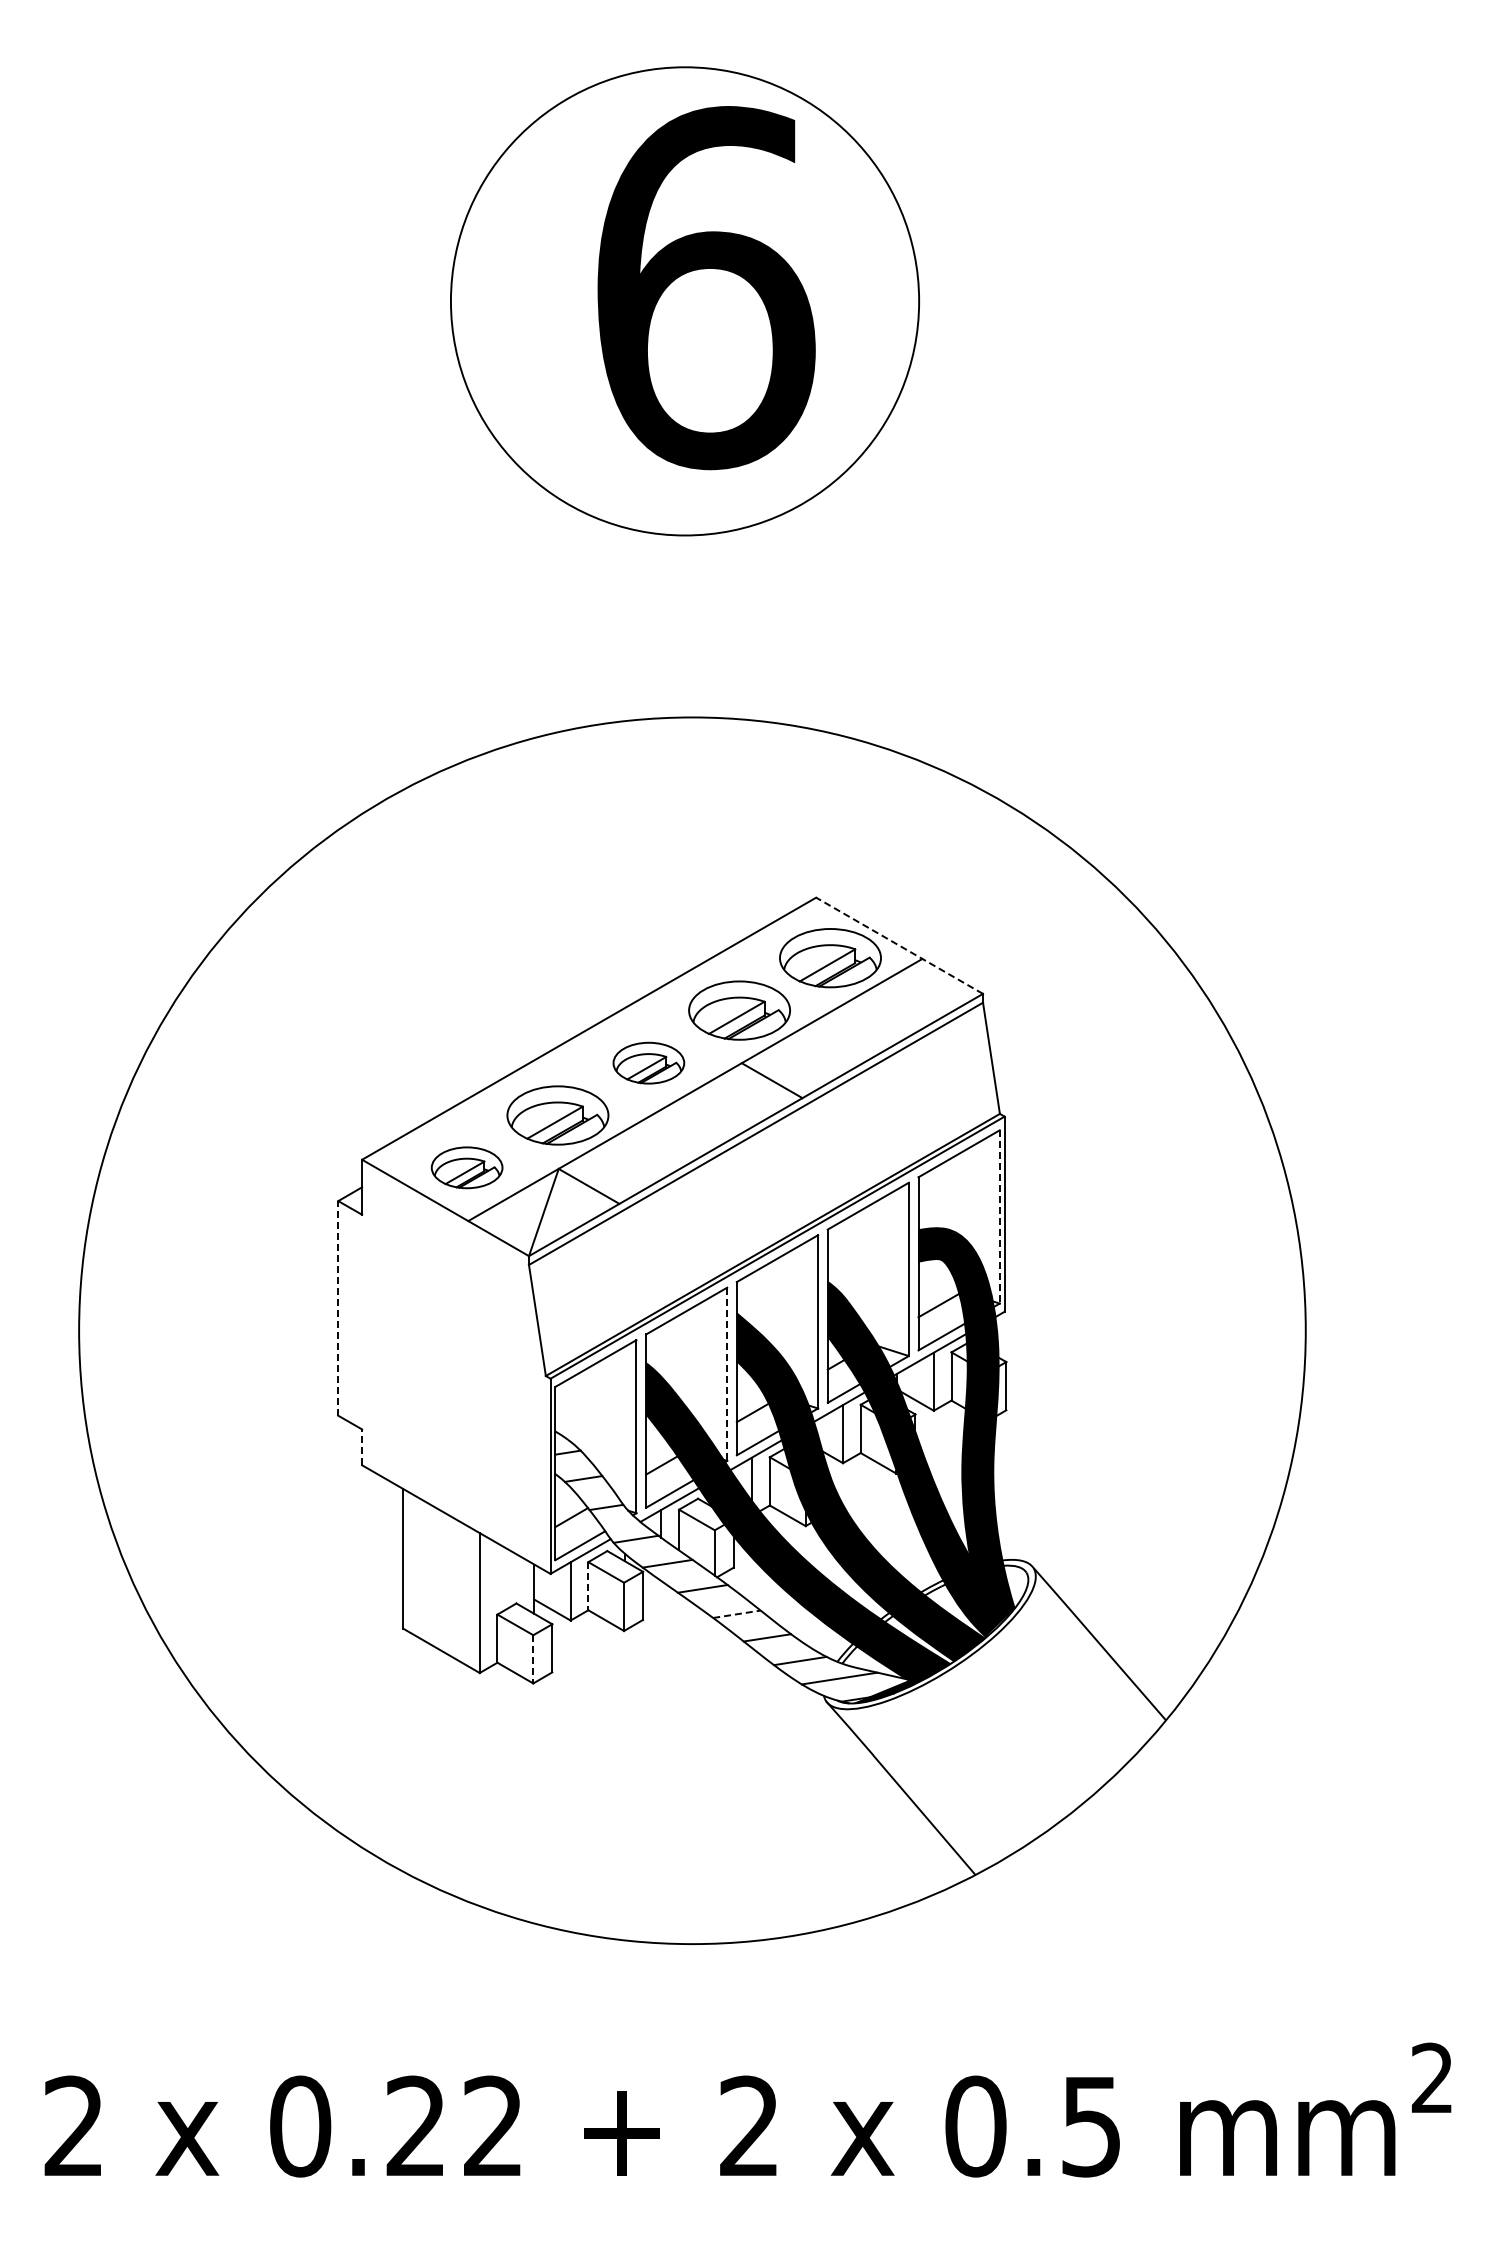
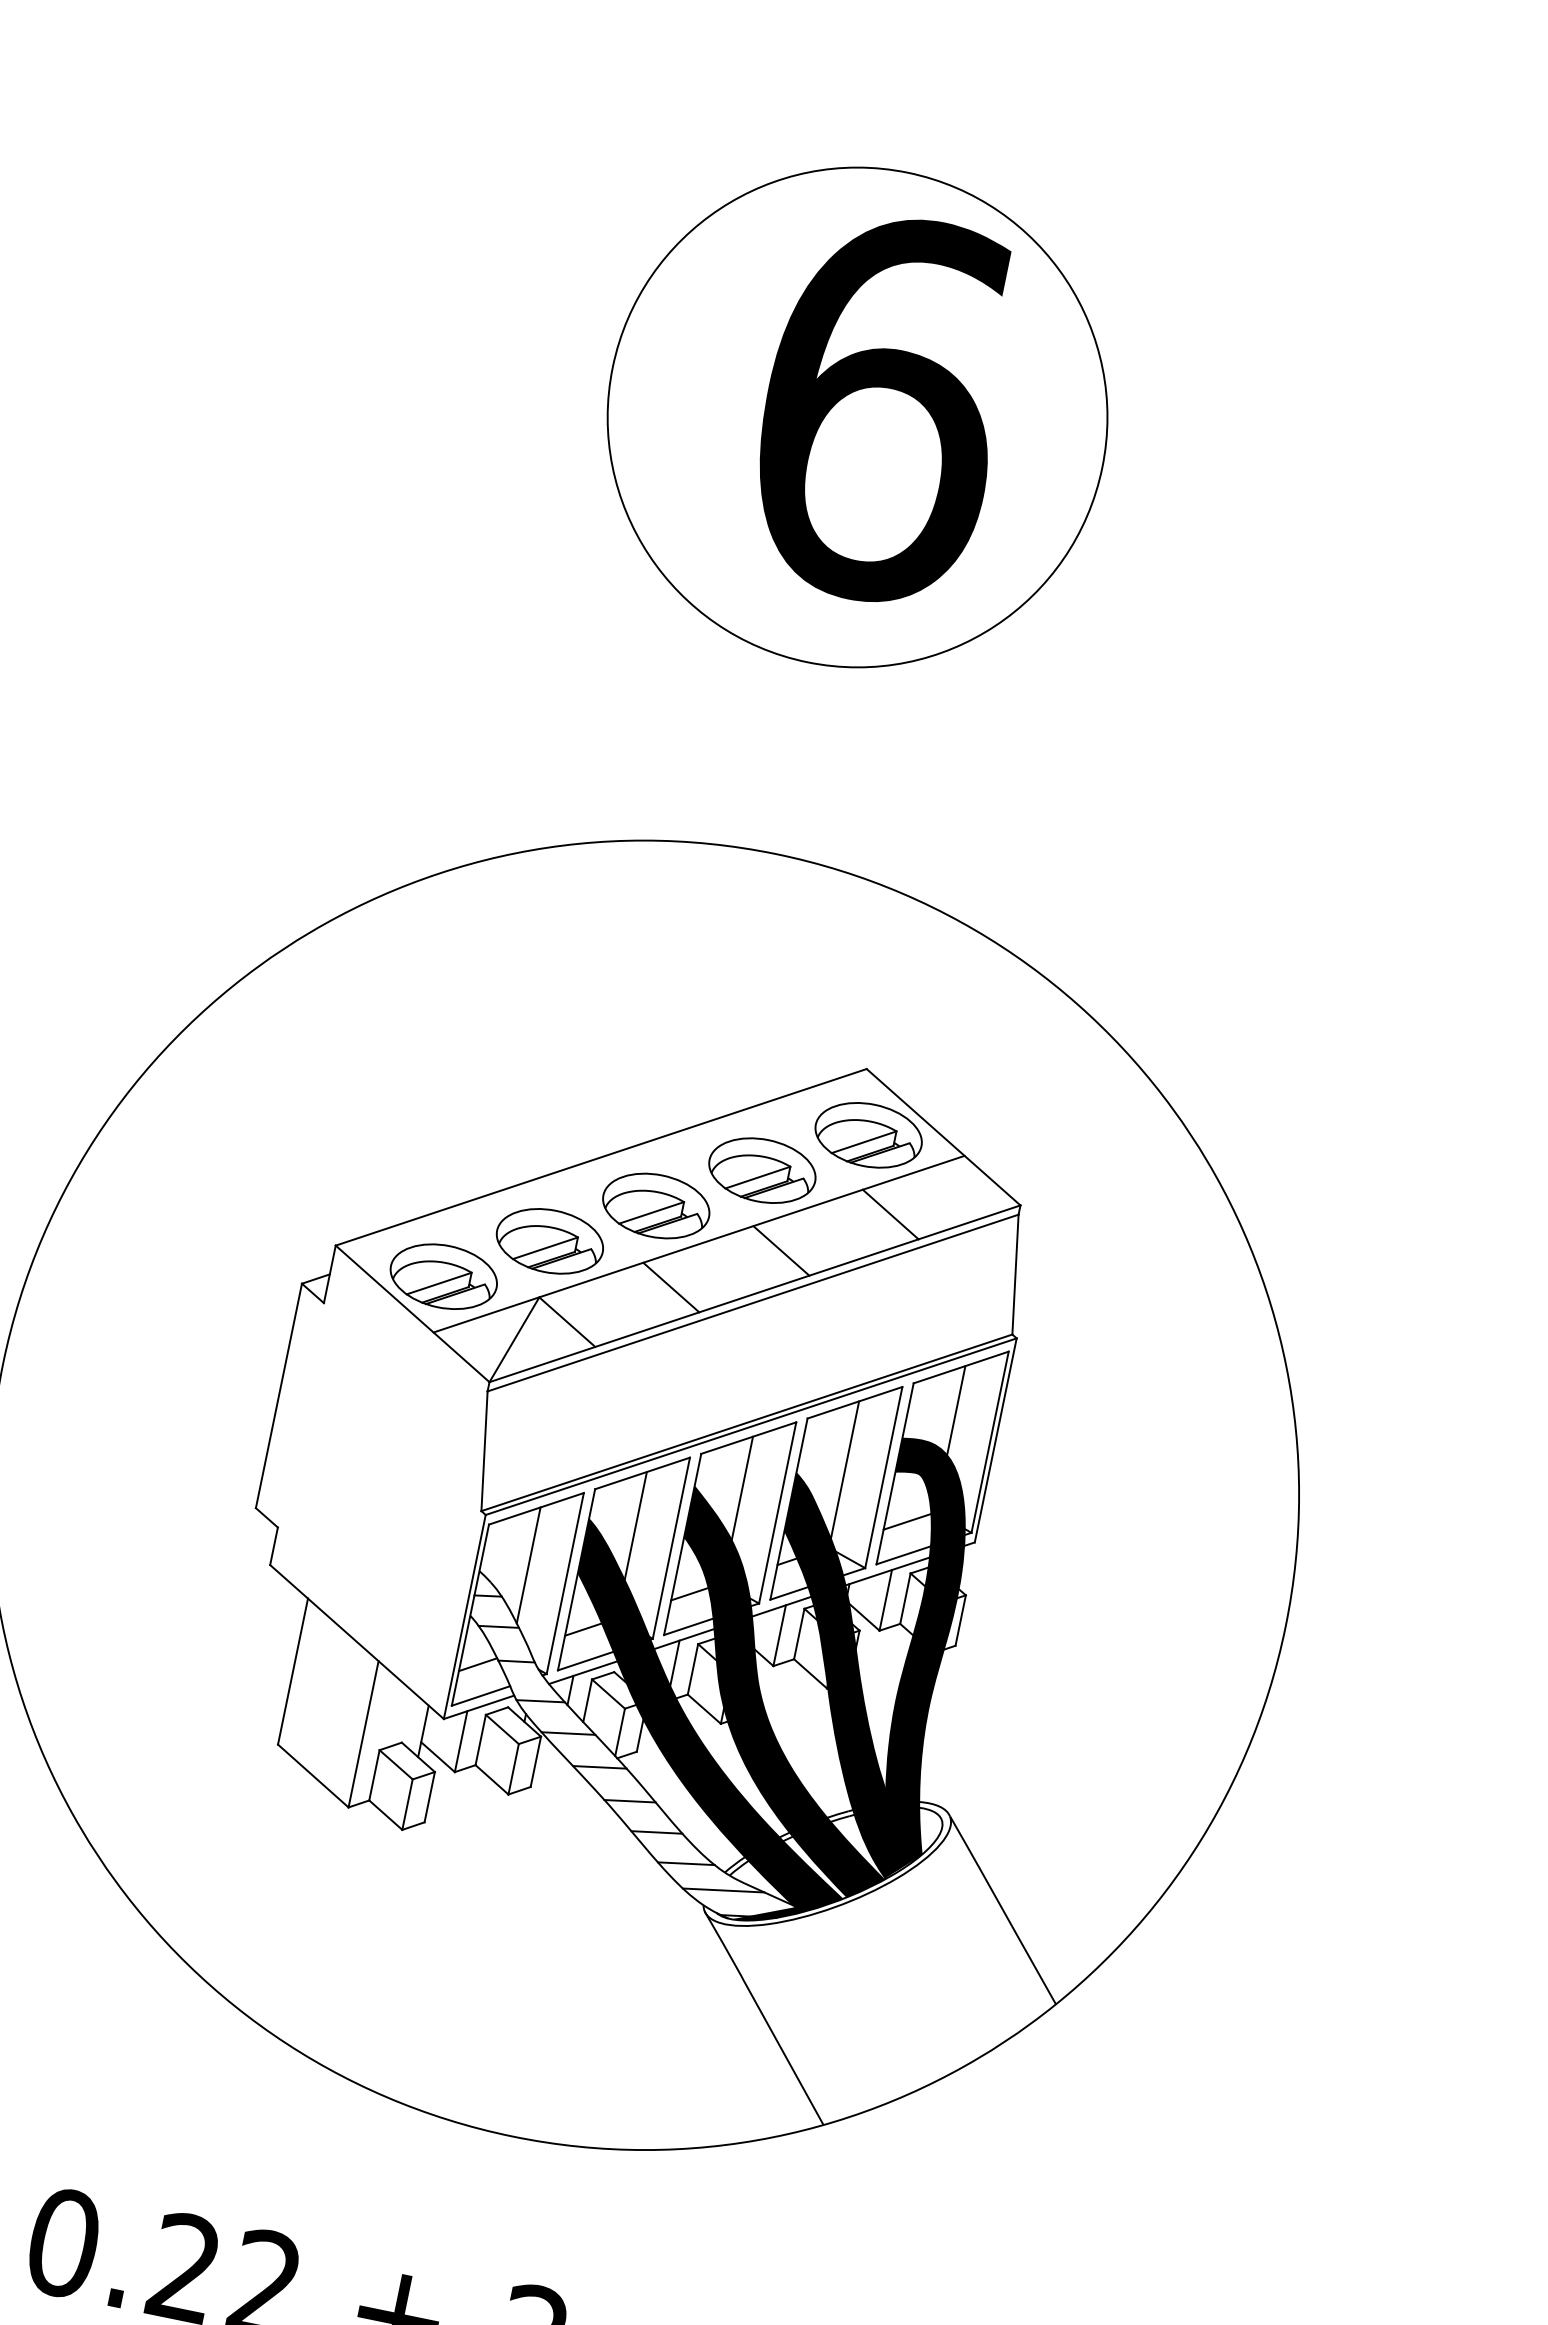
line: (899, 945) -> (943, 1136), dashed -> solid
line: (865, 1026) -> (890, 1214), added
part: (648, 1063) -> (655, 1206), size x1.43
line: (677, 1134) -> (670, 1286), added
part: (466, 1167) -> (443, 1276), size x1.43
line: (962, 1194) -> (955, 1410), added
line: (999, 1216) -> (989, 1441), dashed -> solid
line: (871, 1269) -> (844, 1469), added
line: (781, 1305) -> (742, 1487), added
line: (338, 1307) -> (279, 1394), dashed -> solid
line: (690, 1360) -> (635, 1525), added
line: (727, 1374) -> (671, 1548), dashed -> solid
line: (599, 1416) -> (528, 1564), added
line: (362, 1447) -> (274, 1546), dashed -> solid
line: (588, 1586) -> (480, 1740), dashed -> solid
line: (737, 1614) -> (630, 1801), dashed -> solid
line: (533, 1659) -> (407, 1804), dashed -> solid

